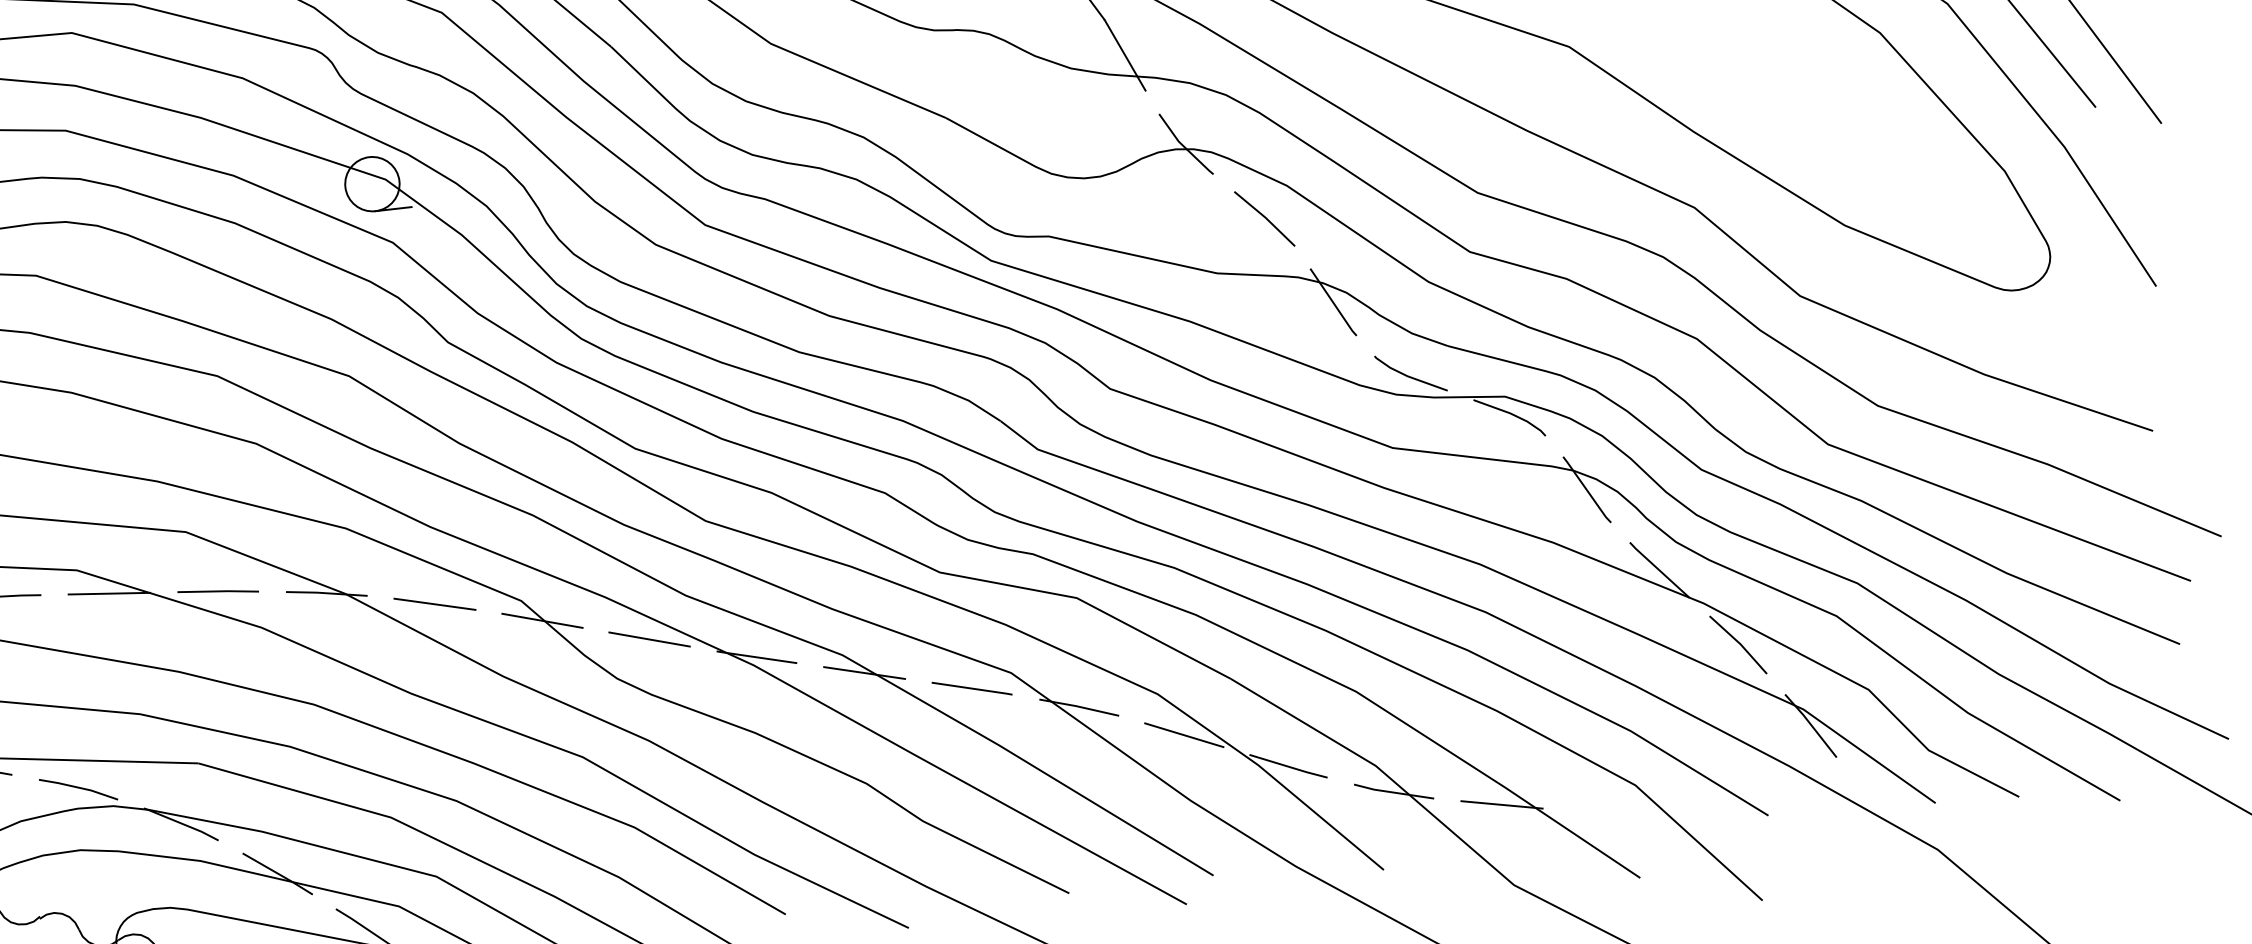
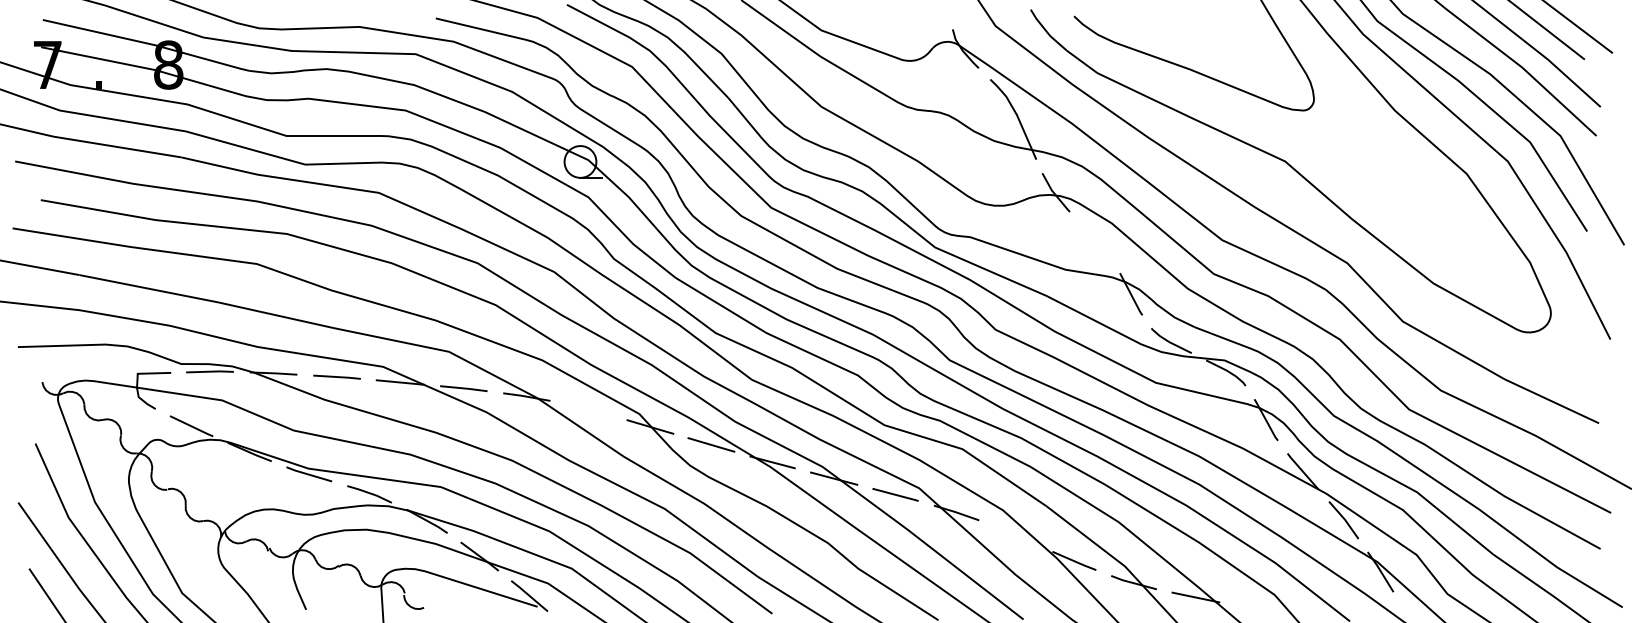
line: (1264, 219) -> (1096, 241), removed
line: (434, 604) -> (588, 410), removed
line: (1183, 734) -> (1015, 535), removed

